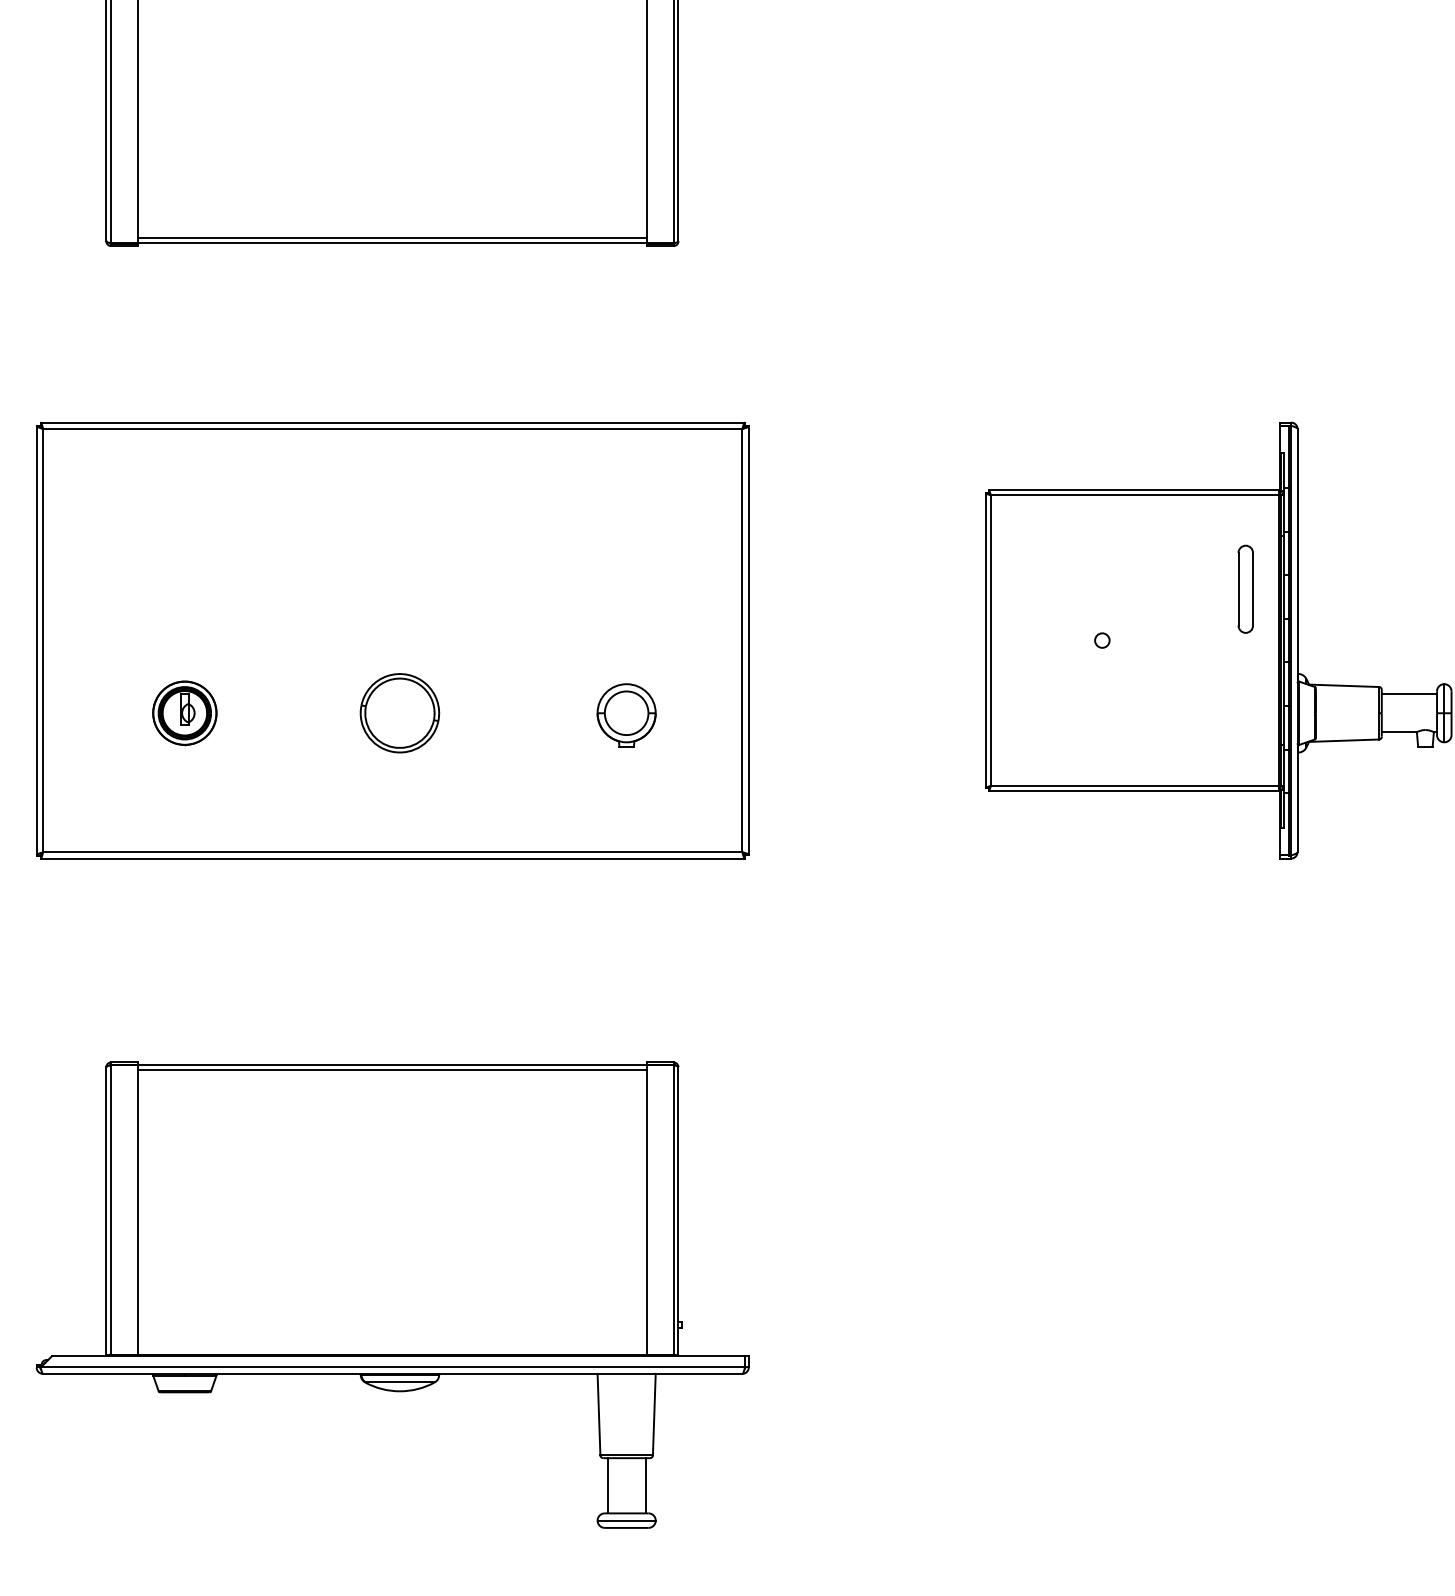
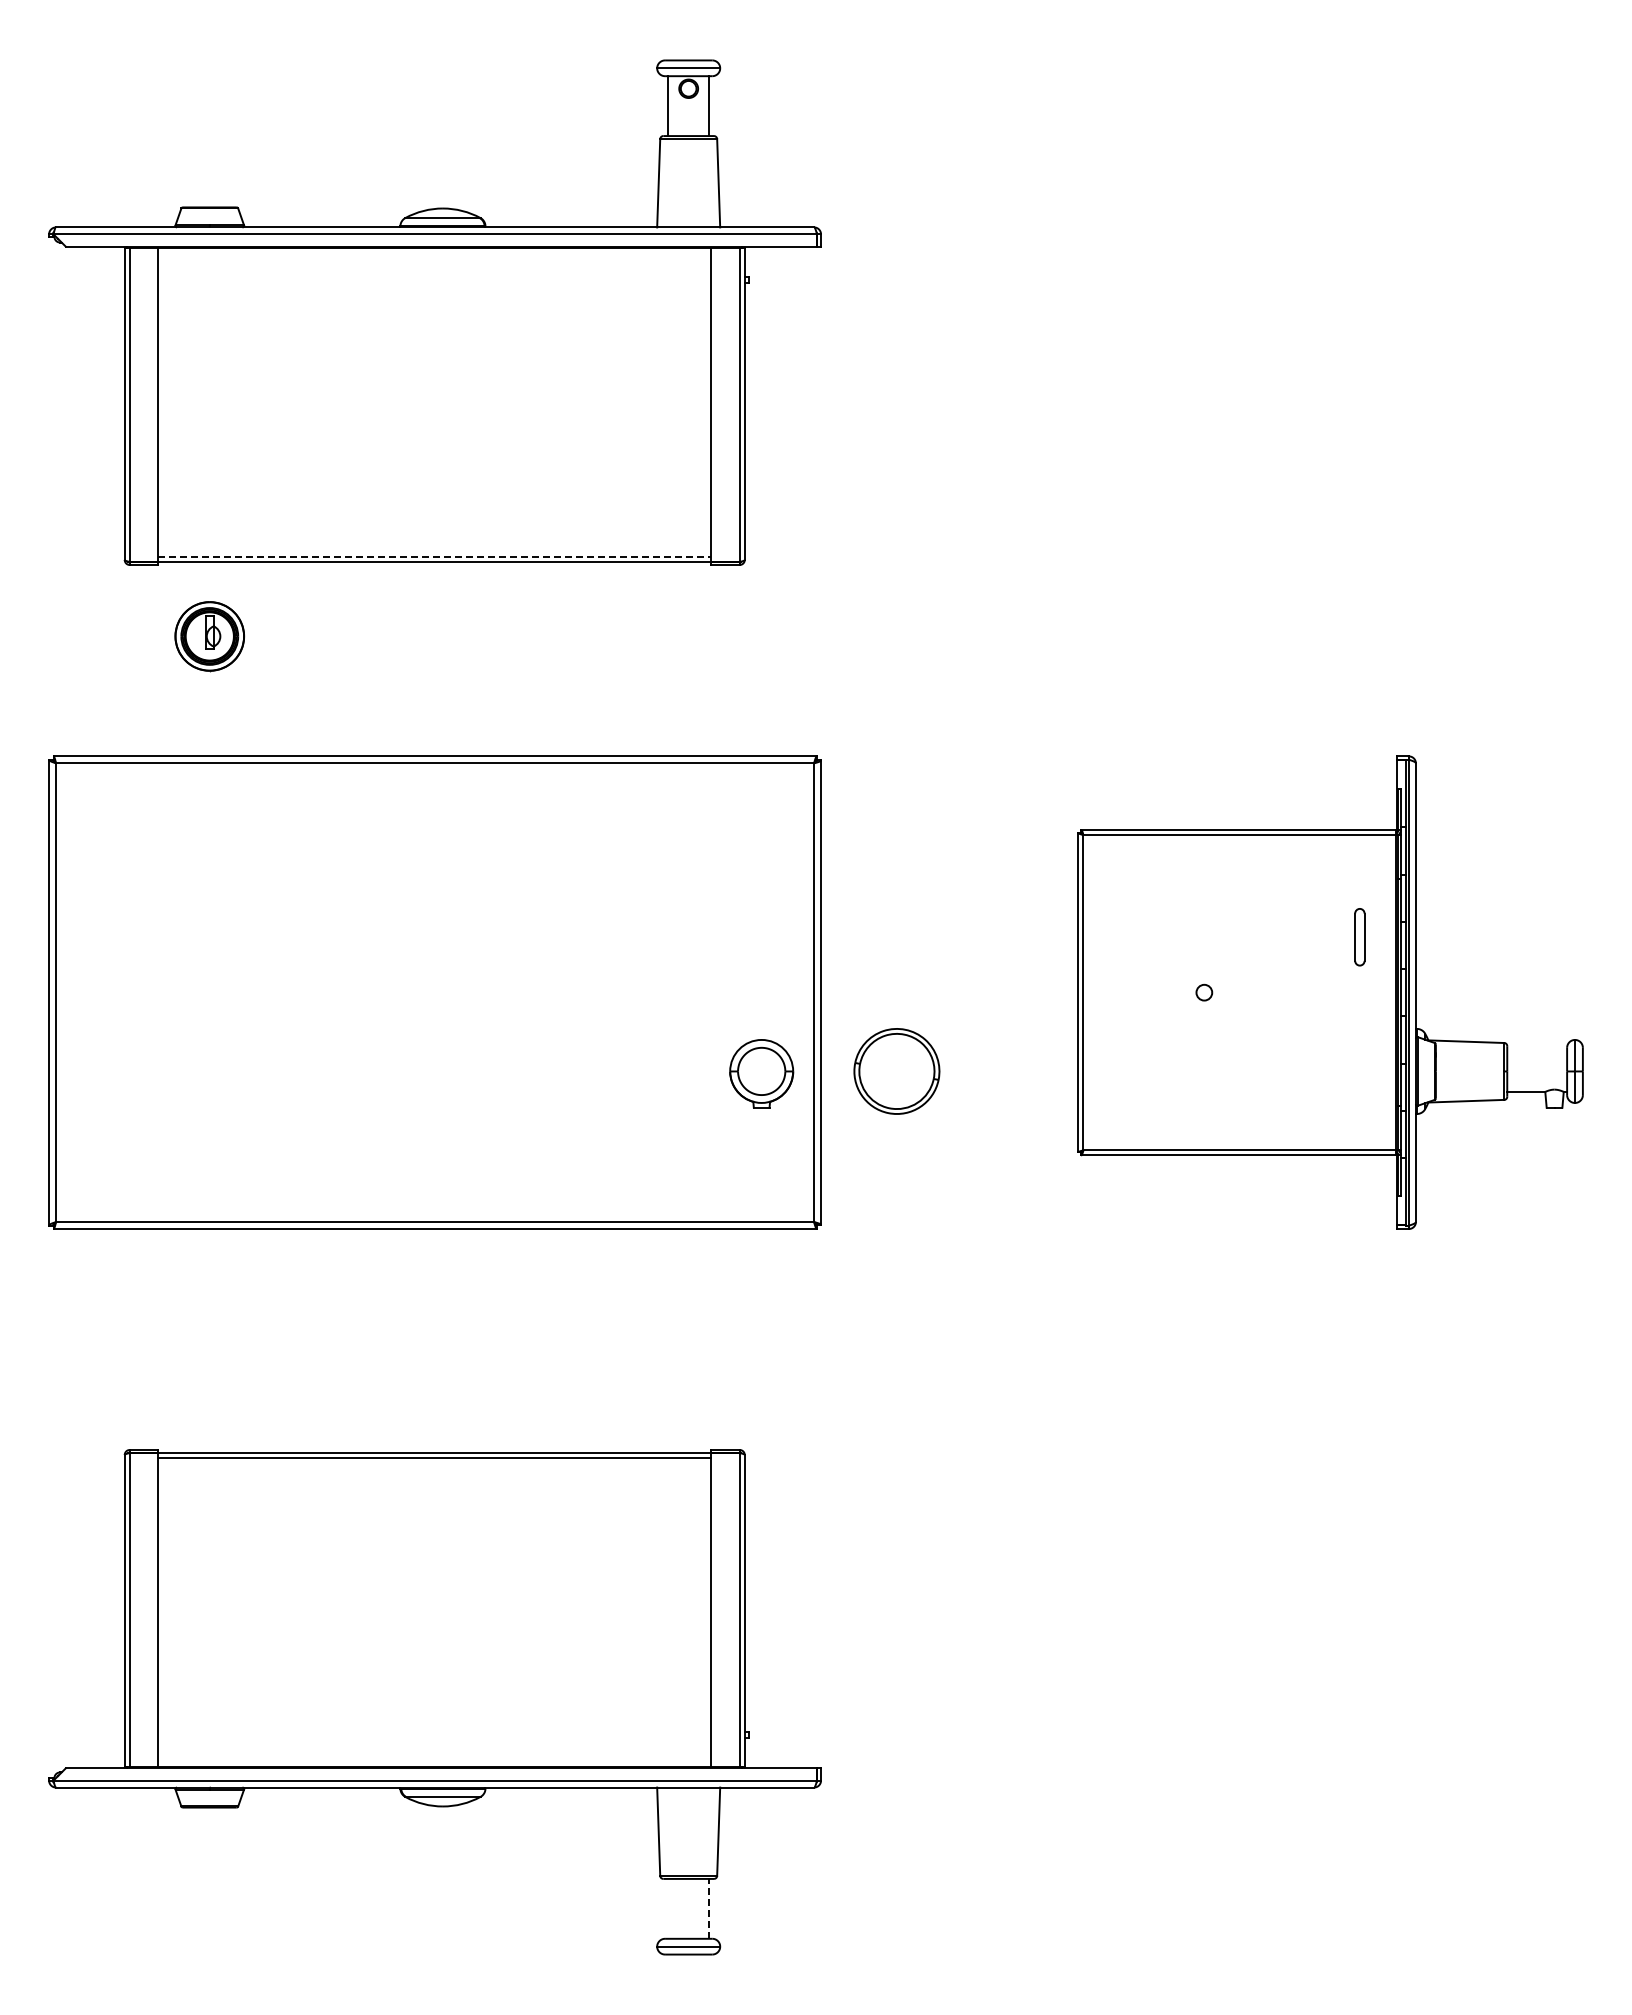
line: (393, 238) -> (435, 556), solid -> dashed
part: (1245, 589) -> (1359, 937), size x0.6
line: (1409, 693) -> (1537, 1050), removed
part: (184, 713) -> (209, 636), moved
part: (399, 713) -> (896, 1071), moved
part: (626, 715) -> (761, 1073), moved
line: (608, 1485) -> (668, 1908), removed
line: (645, 1485) -> (709, 1908), solid -> dashed

